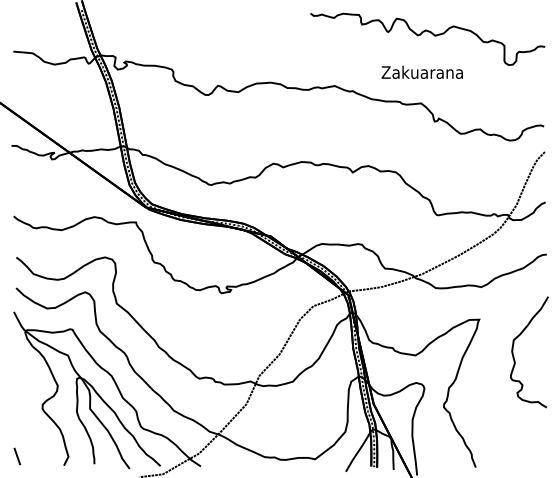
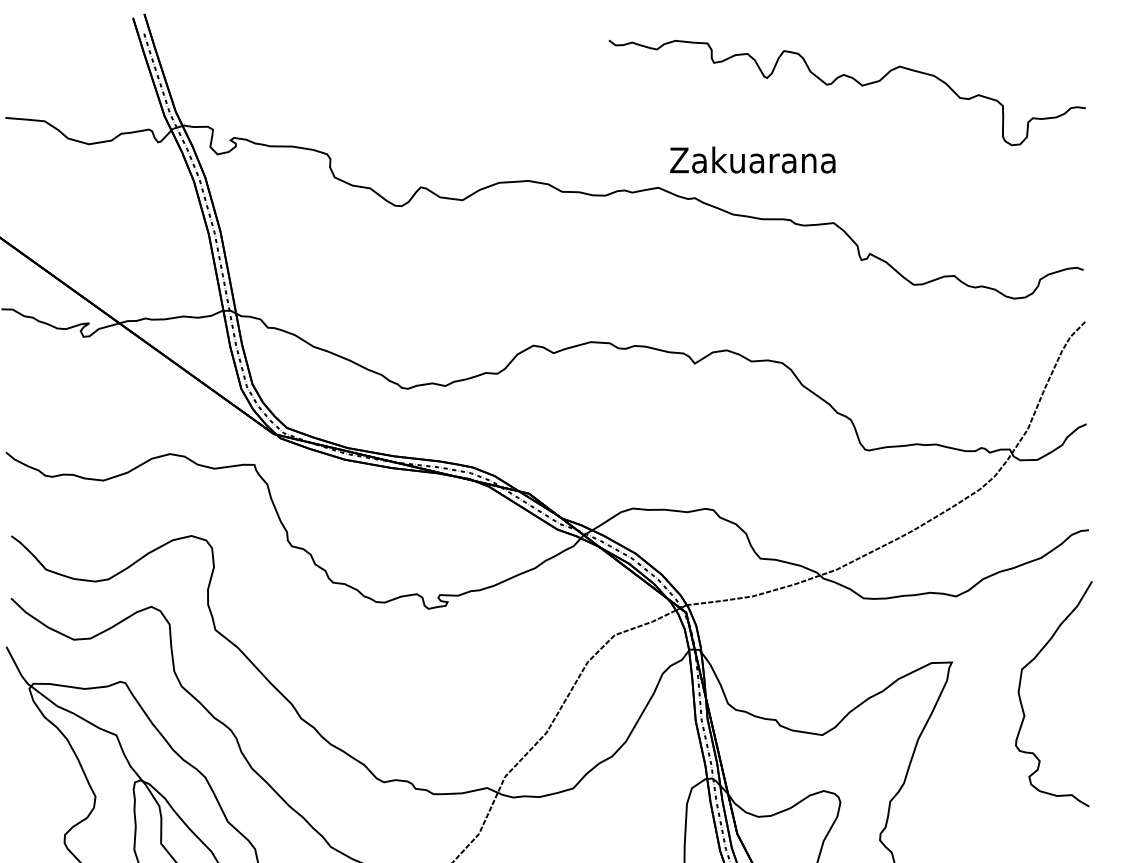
text: (421, 71) -> (751, 158), moved
curve: (514, 356) -> (1023, 702), moved

